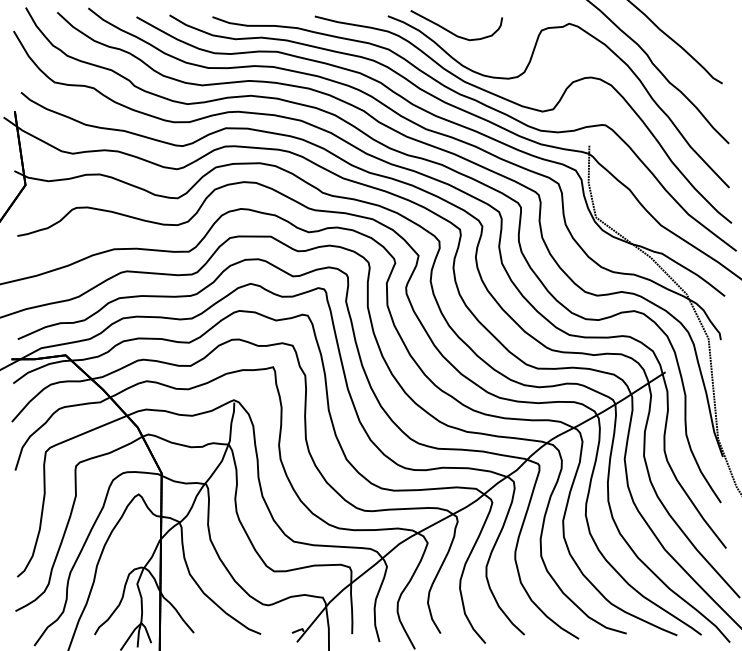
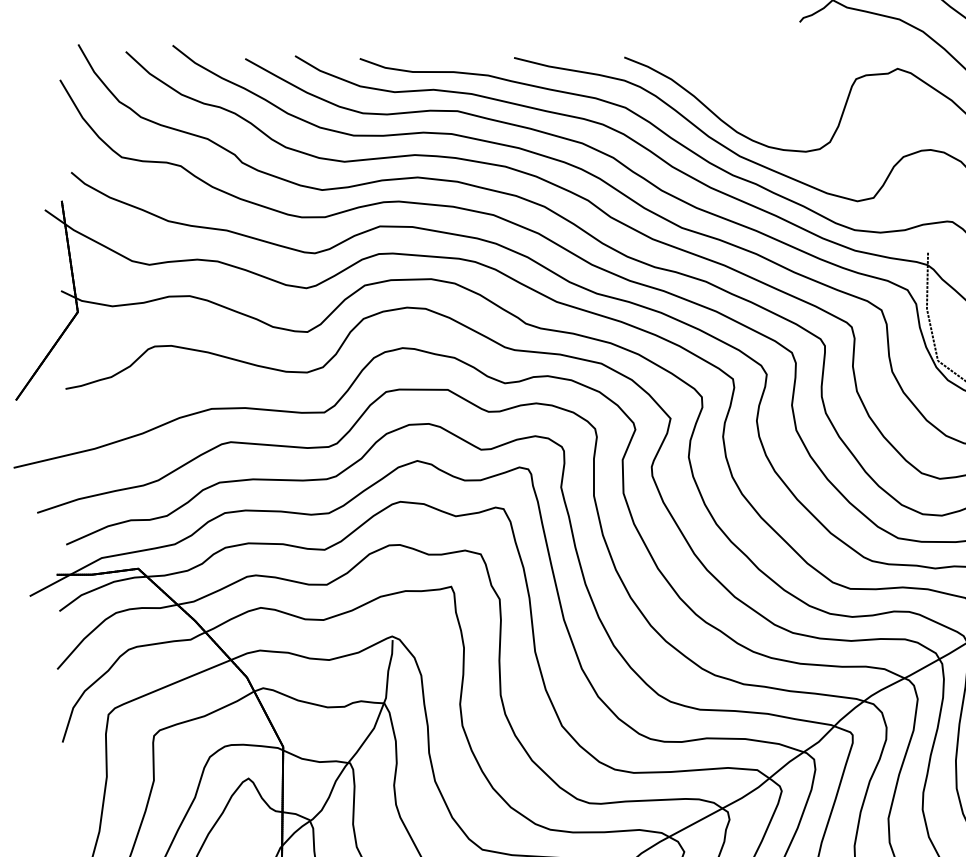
curve: (451, 31) -> (720, 80), removed

